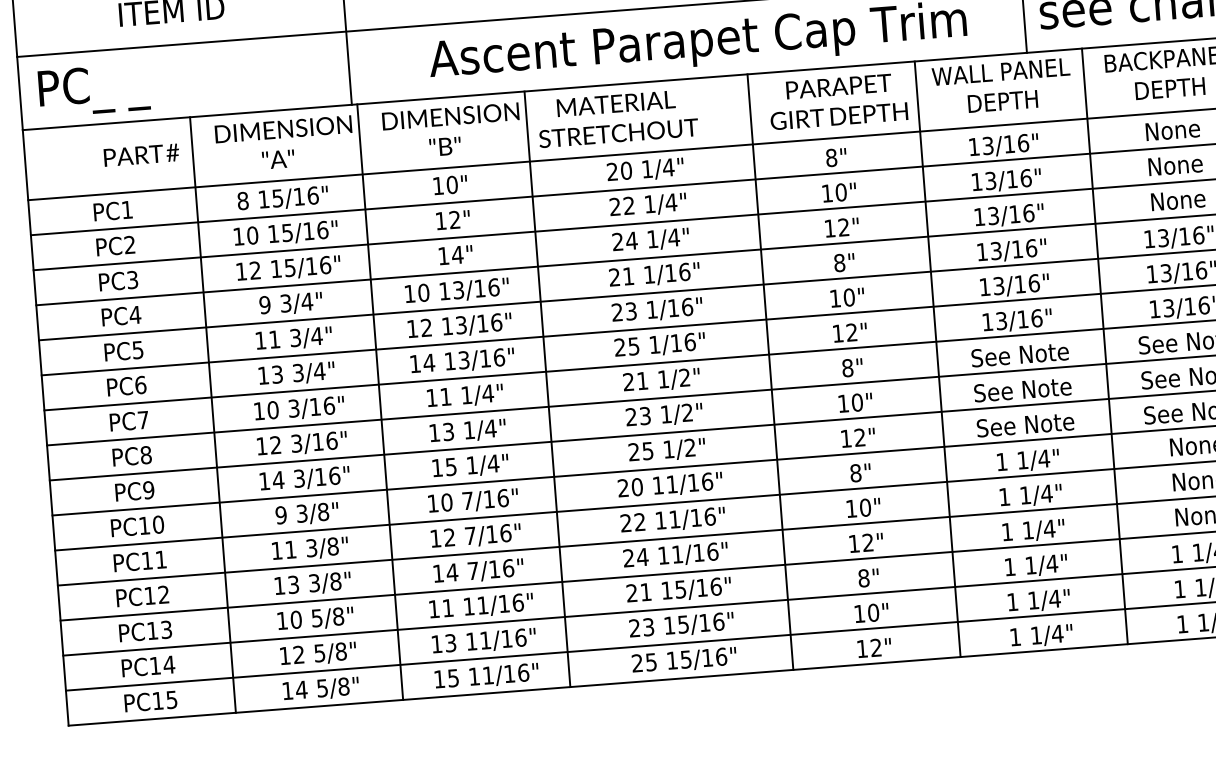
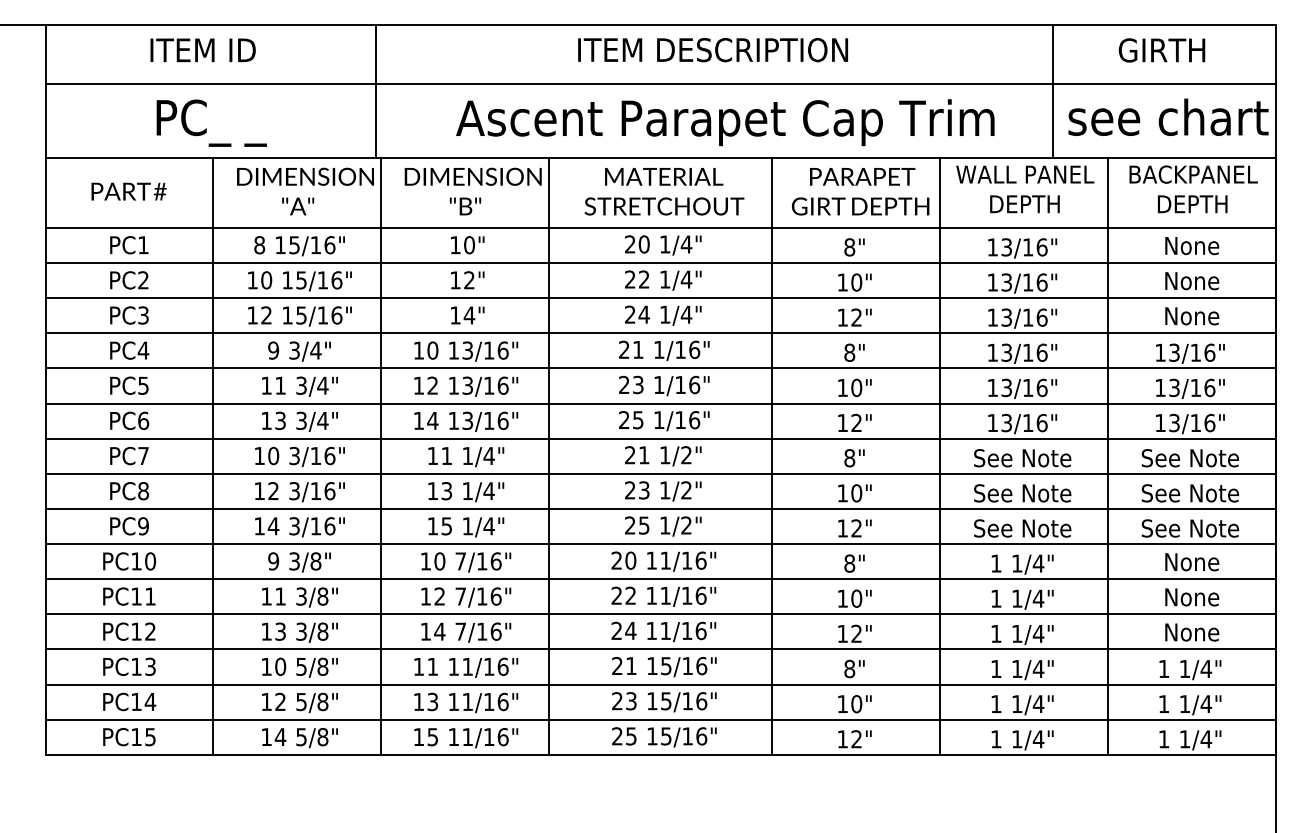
text: (93, 89) -> (211, 122), moved
text: (617, 118) -> (664, 191), moved
text: (141, 155) -> (128, 191), moved

